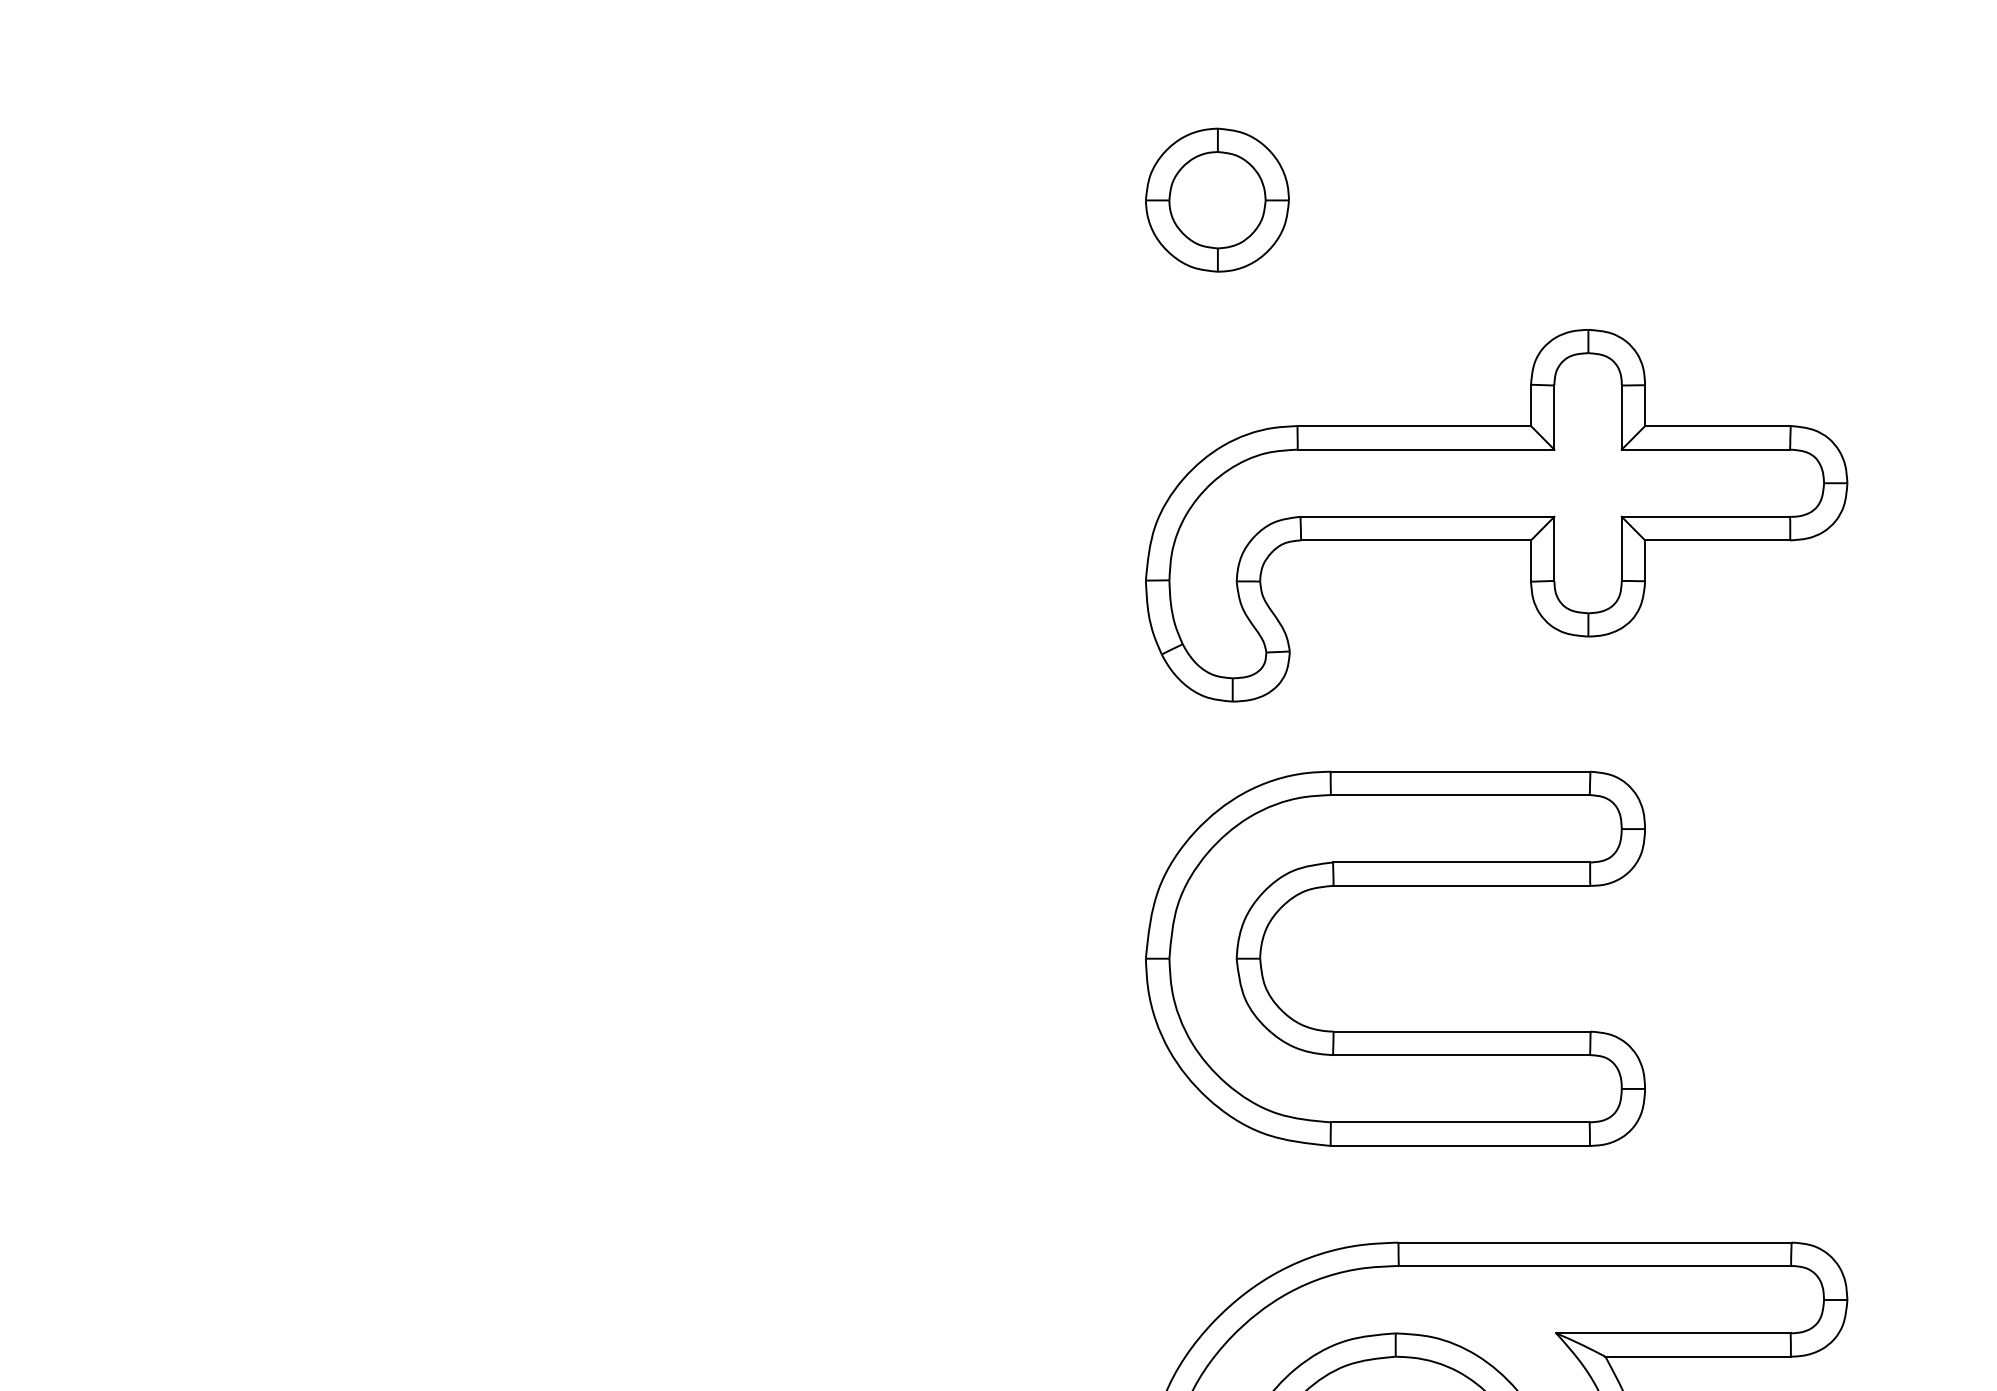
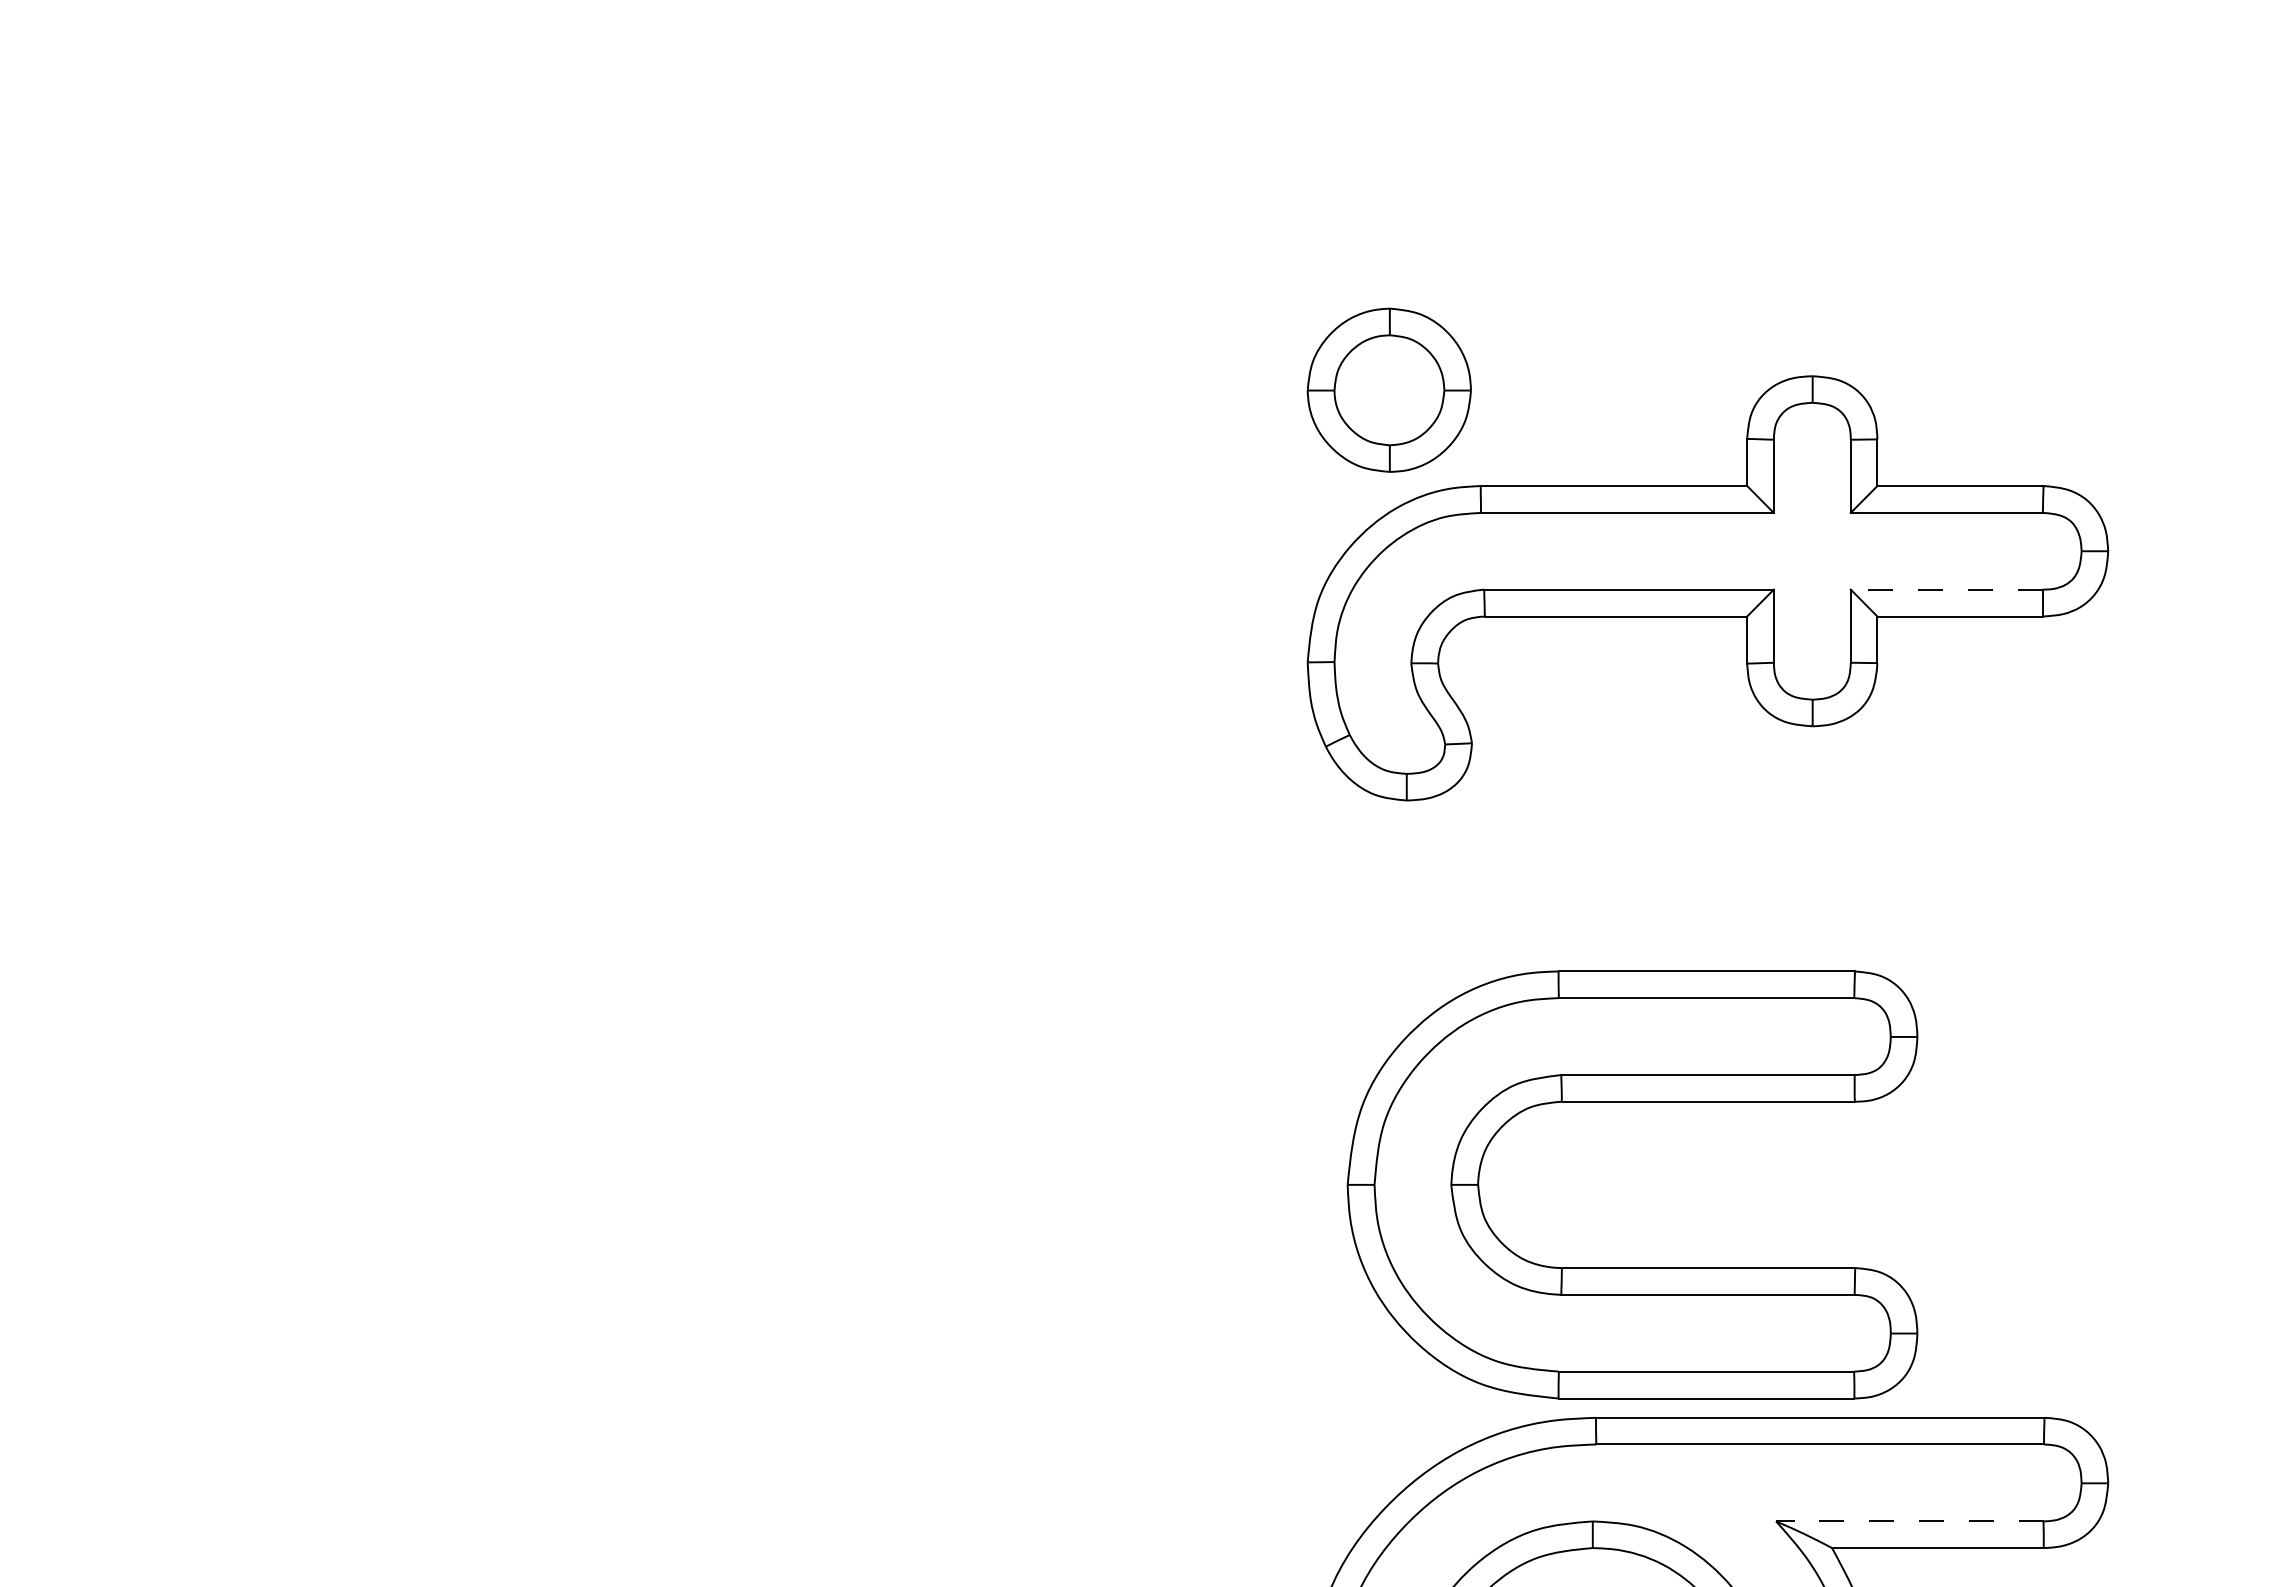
part: (1216, 199) -> (1388, 389), moved
line: (1705, 516) -> (1946, 589), solid -> dashed
part: (1395, 886) -> (1632, 1102), moved
line: (1673, 1333) -> (1909, 1521), solid -> dashed

